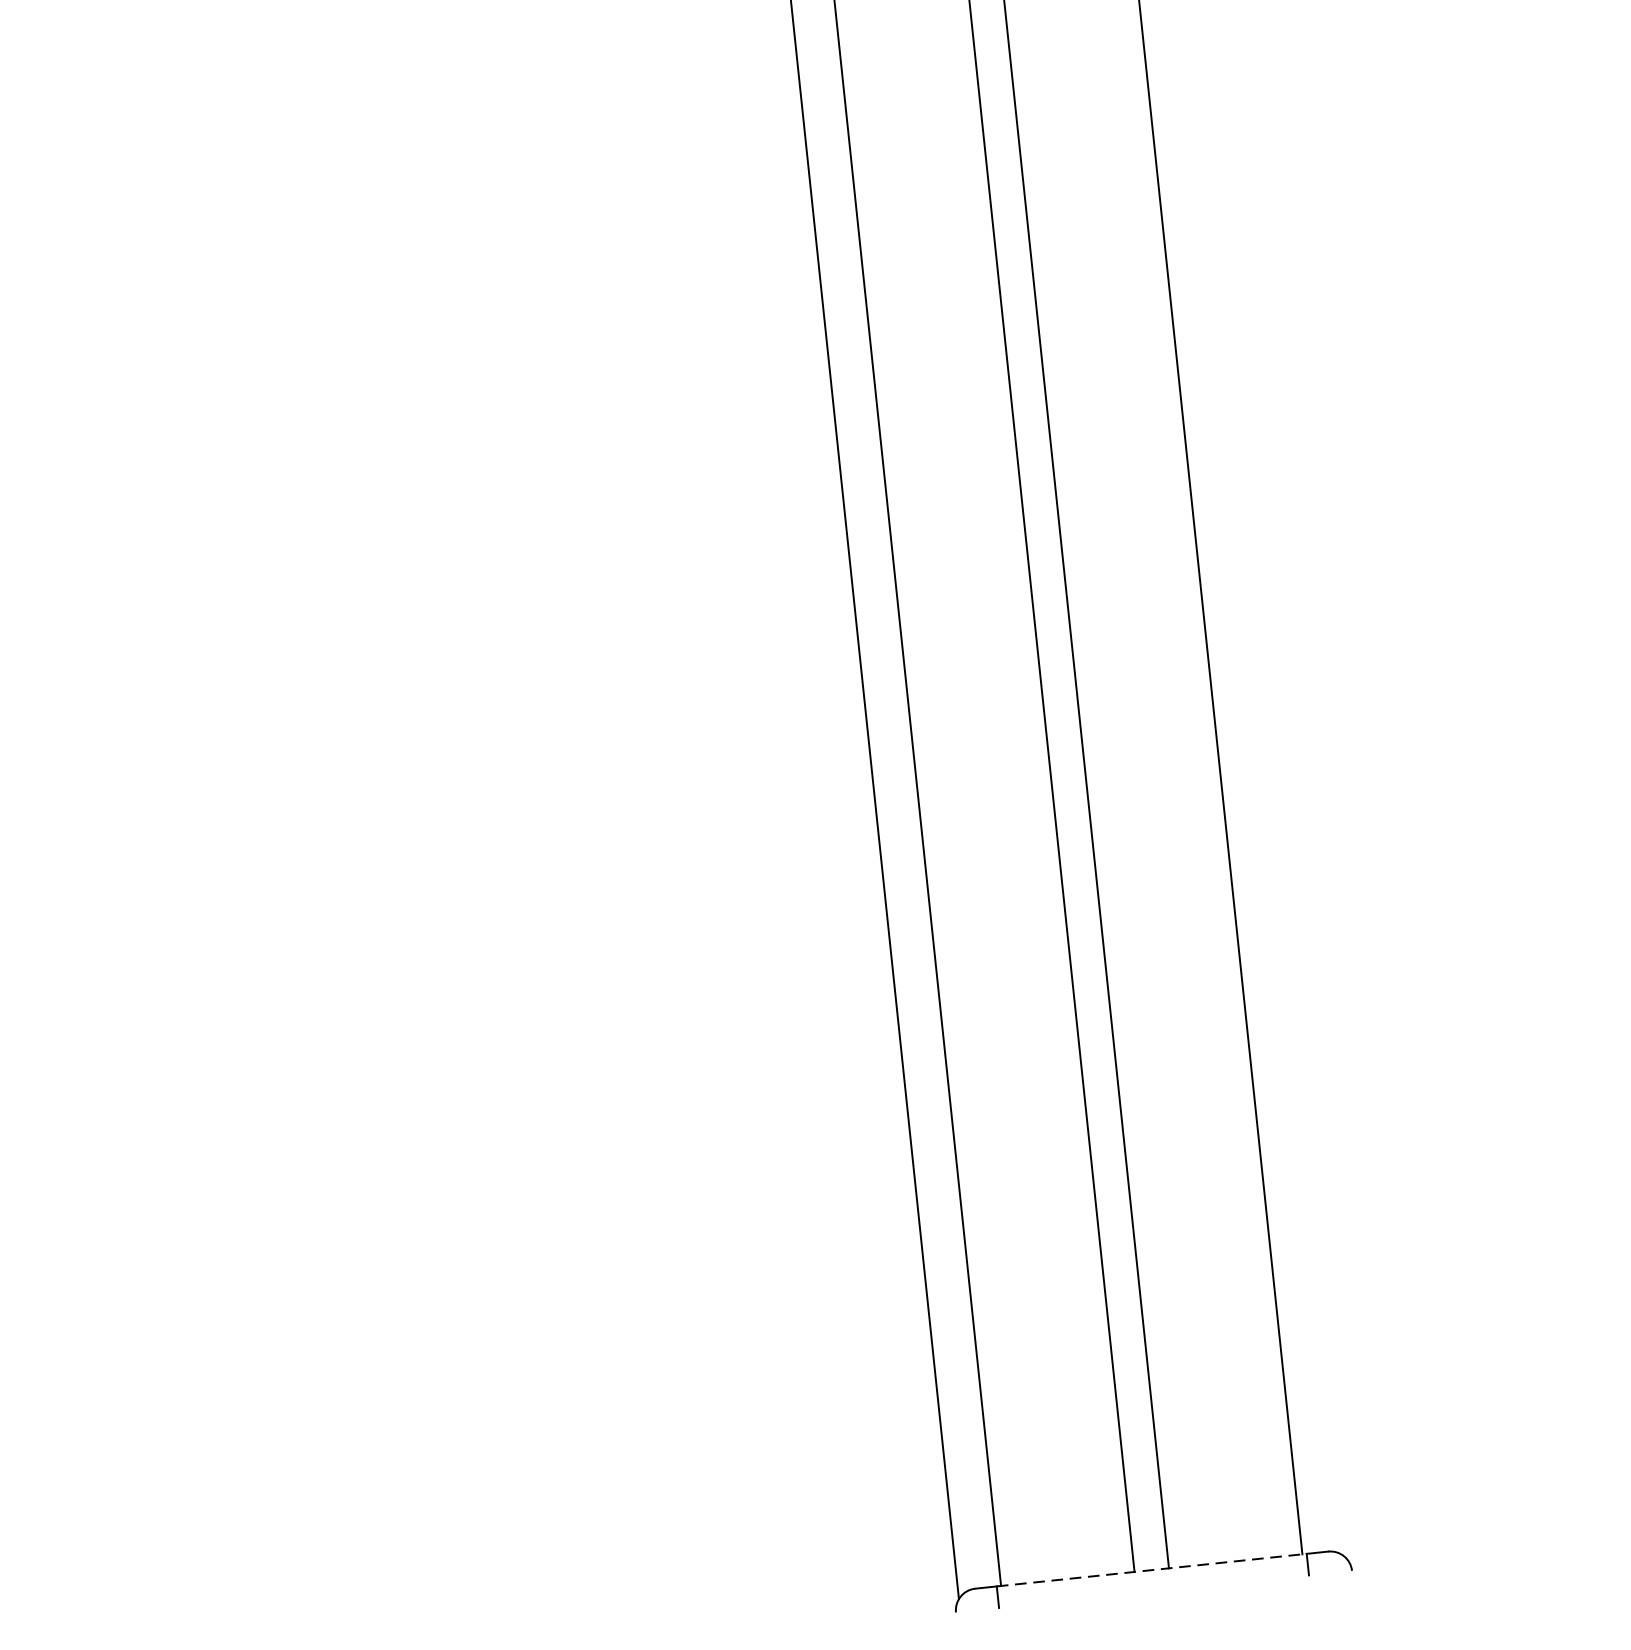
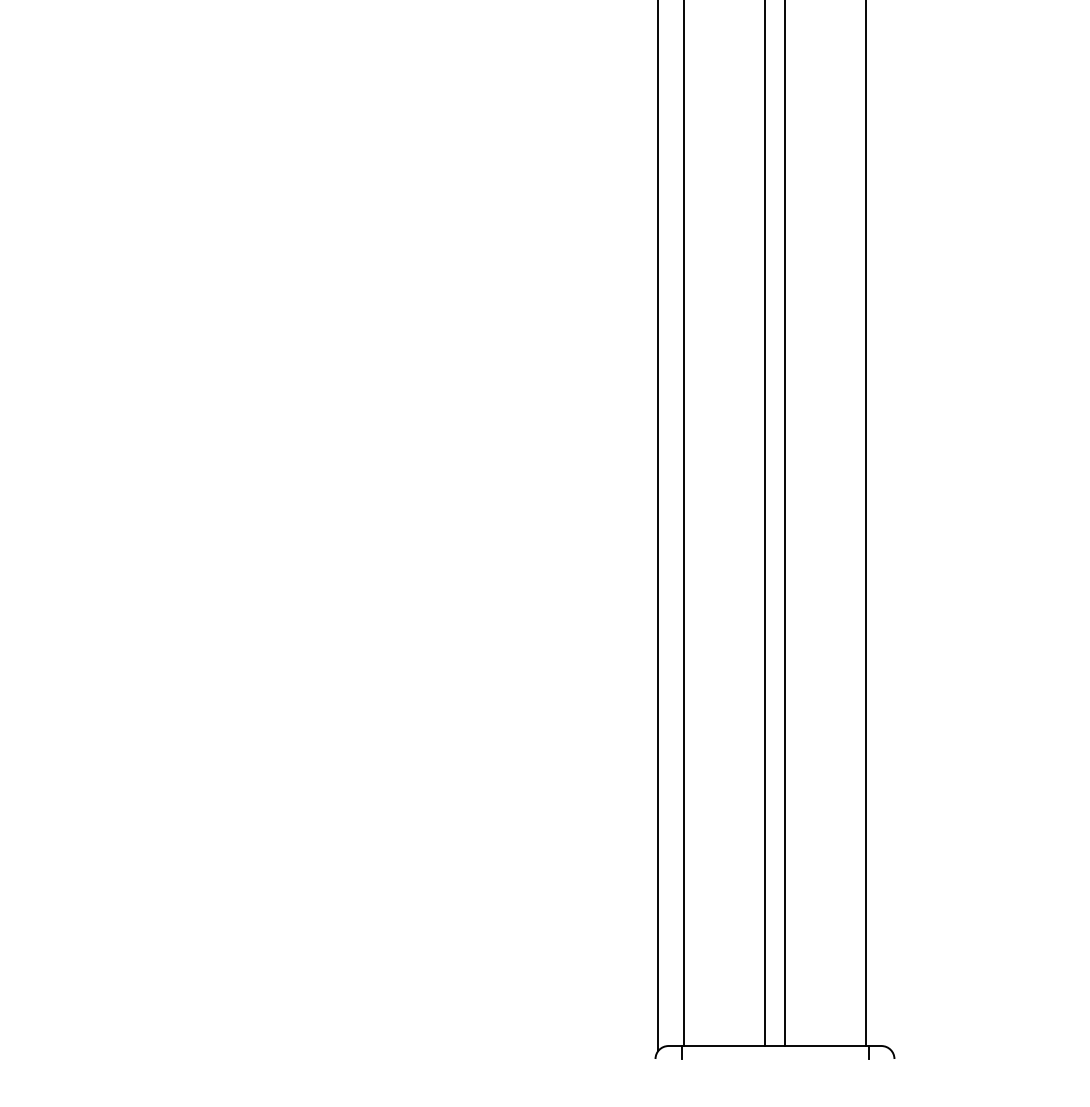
line: (1152, 1570) -> (775, 1046), dashed -> solid

